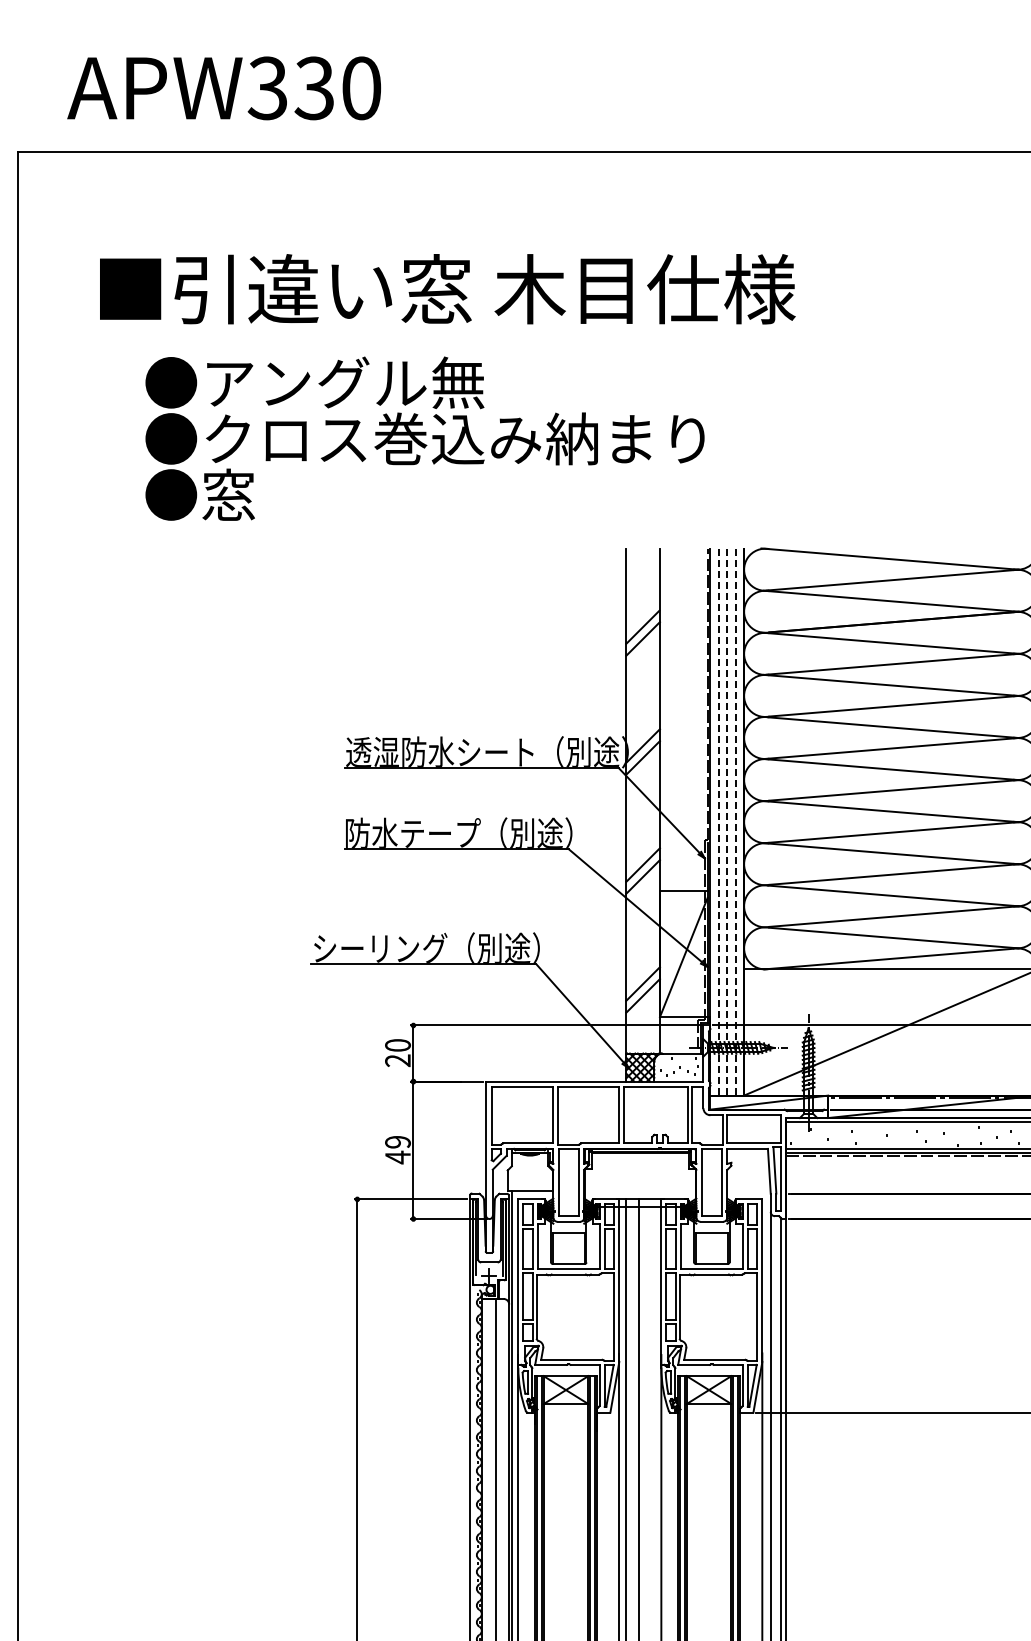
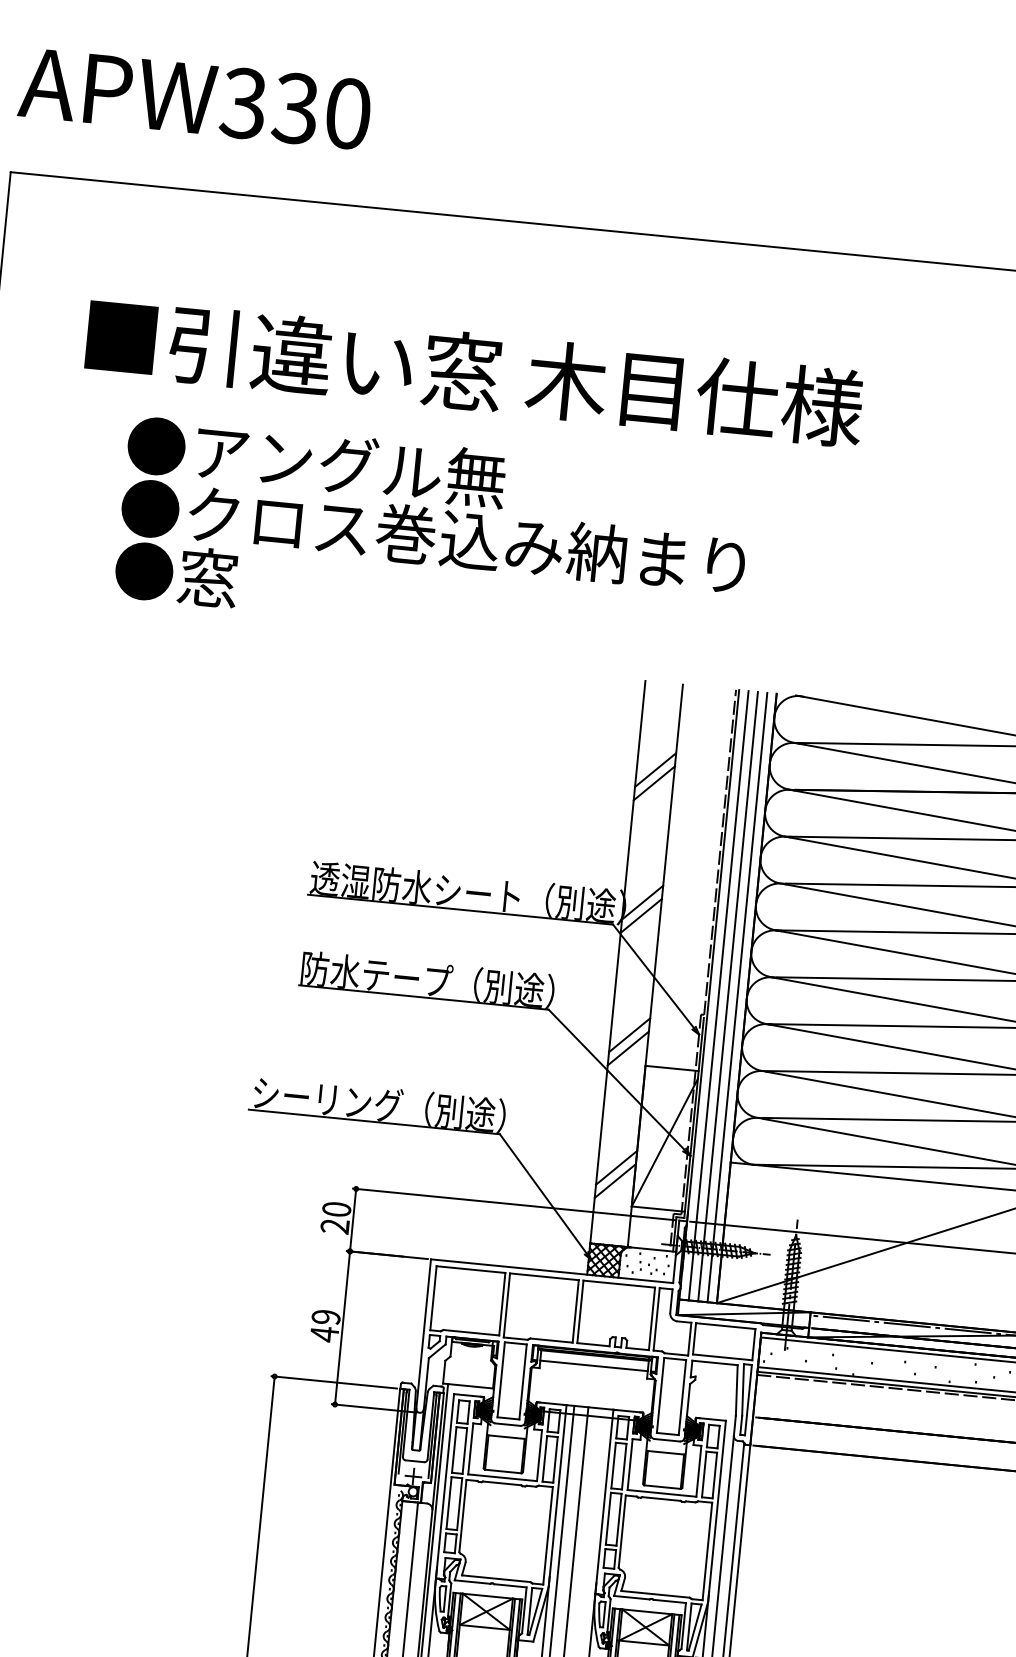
text: (223, 88) -> (194, 98), moved
line: (718, 822) -> (718, 996), dashed -> solid
line: (727, 822) -> (728, 997), dashed -> solid
line: (735, 822) -> (737, 997), dashed -> solid
line: (640, 1162) -> (594, 1366), added

